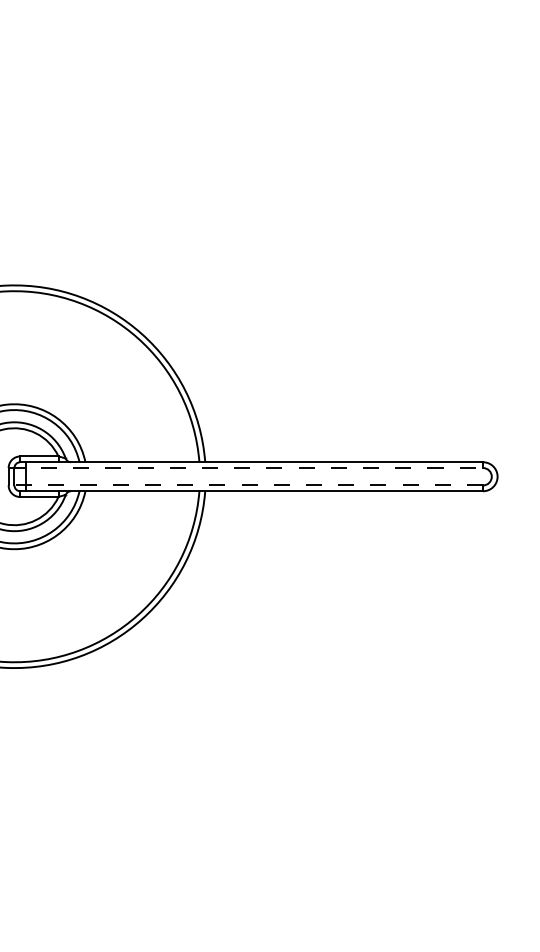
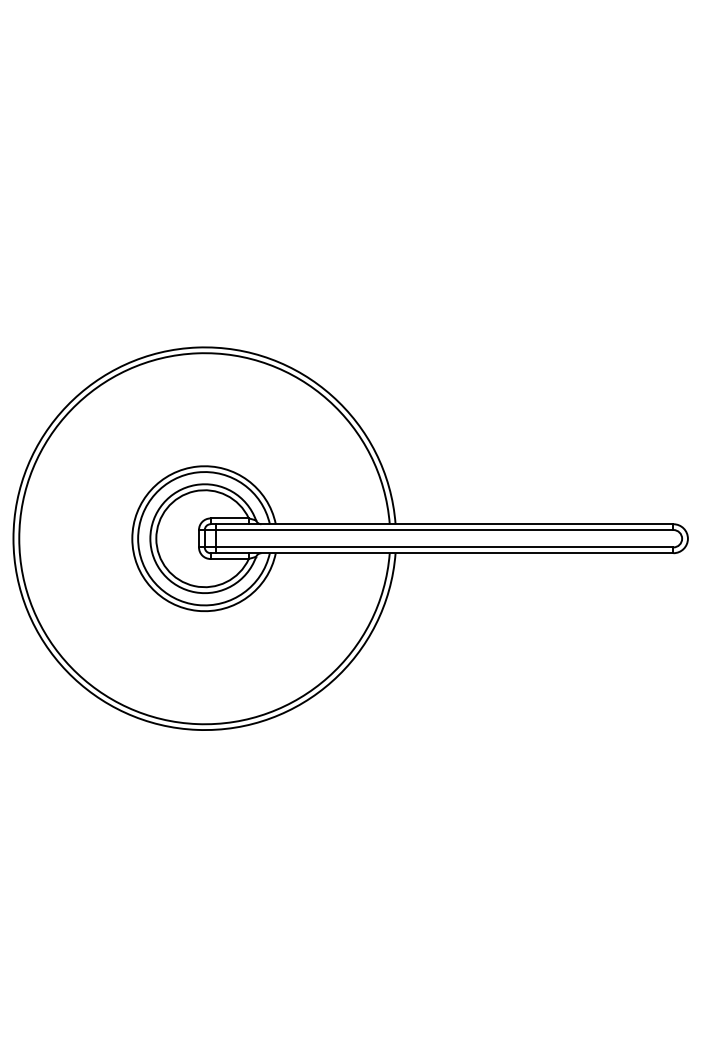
line: (246, 468) -> (436, 530), dashed -> solid
line: (245, 485) -> (435, 547), dashed -> solid

